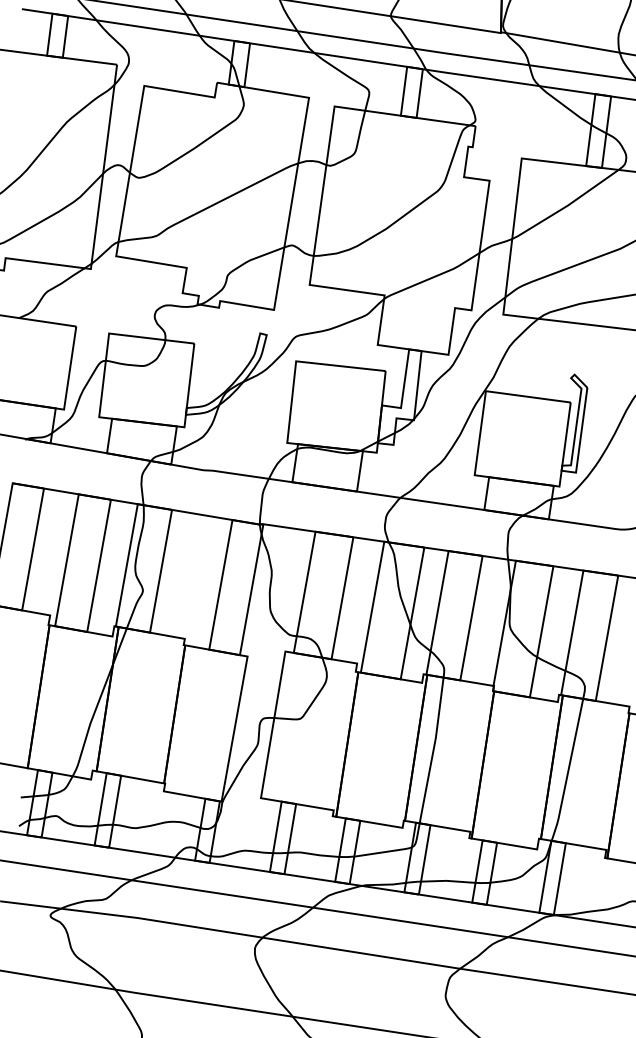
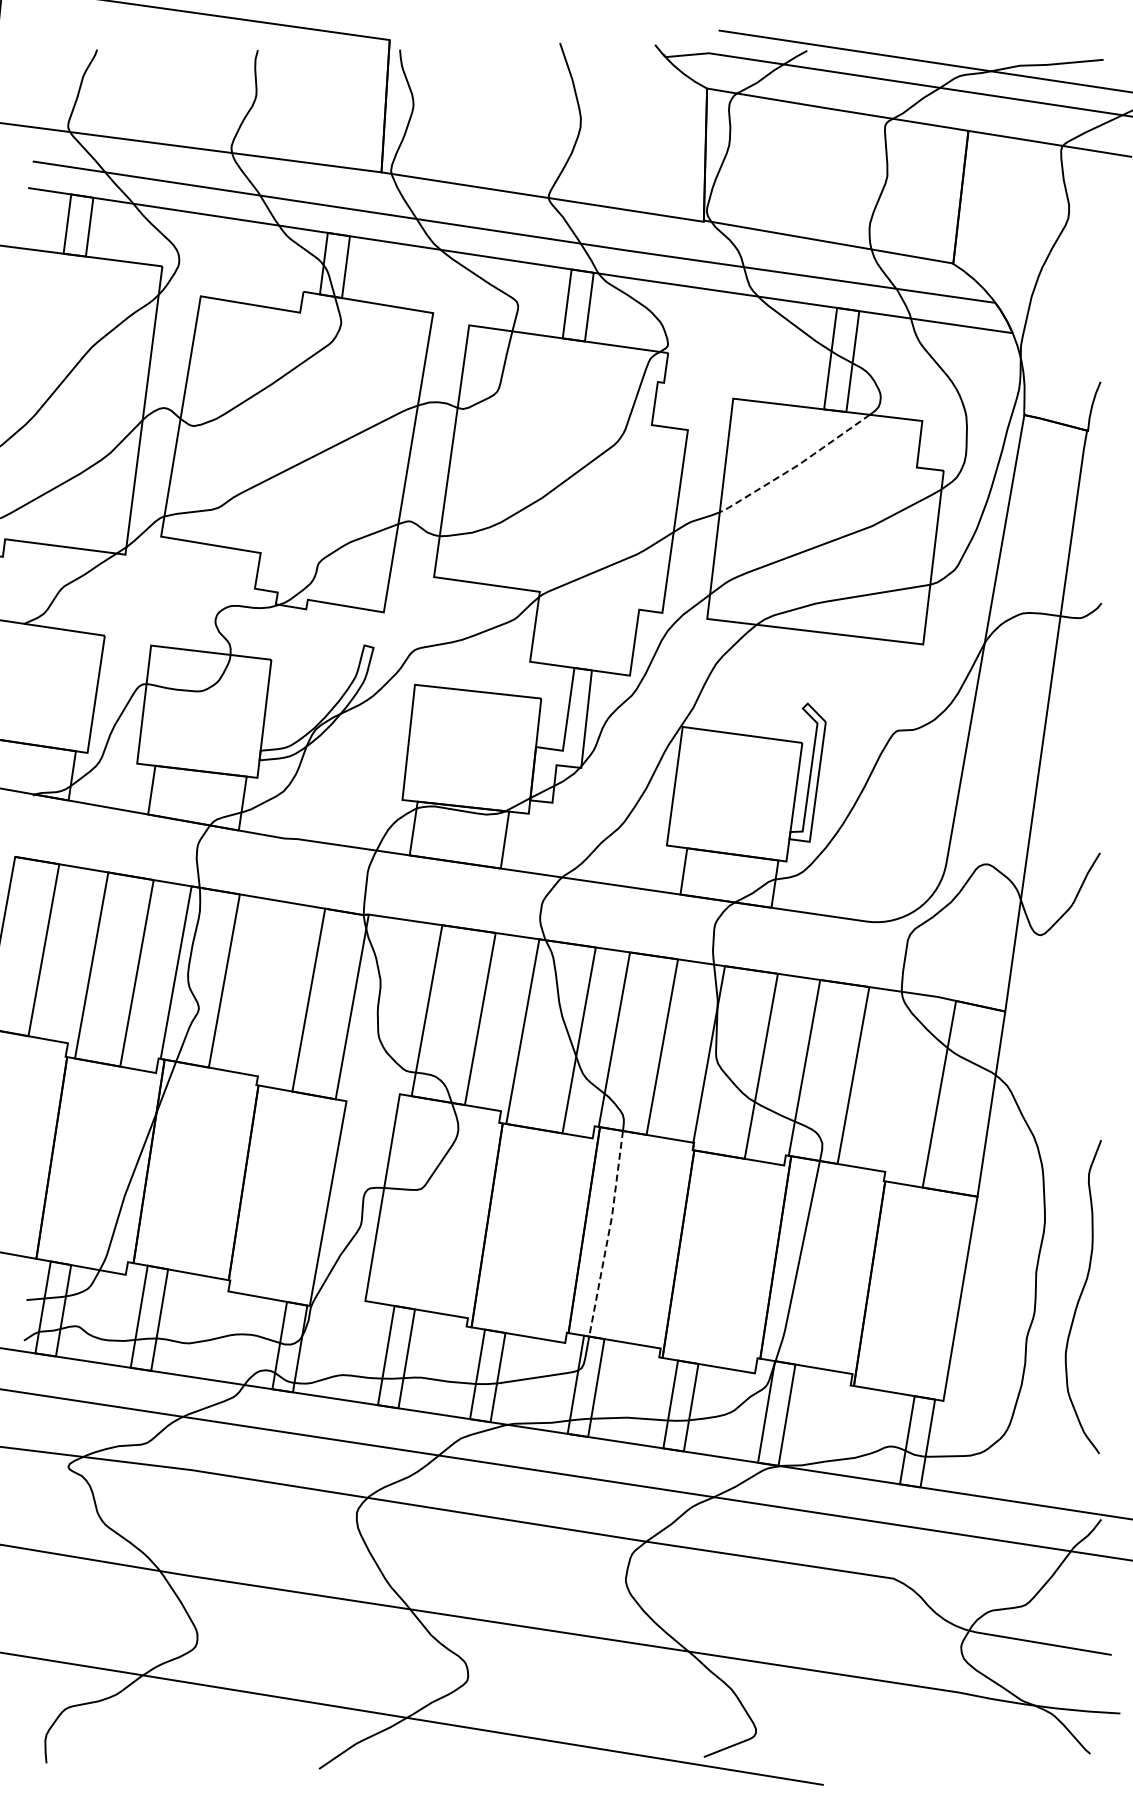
line: (565, 206) -> (795, 466), solid -> dashed
line: (433, 750) -> (608, 1234), solid -> dashed

